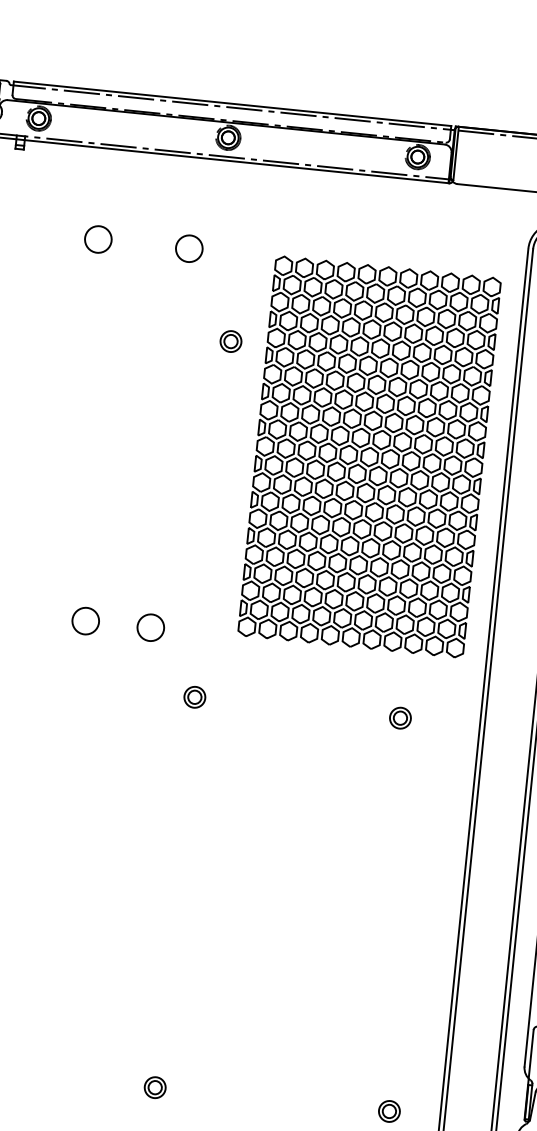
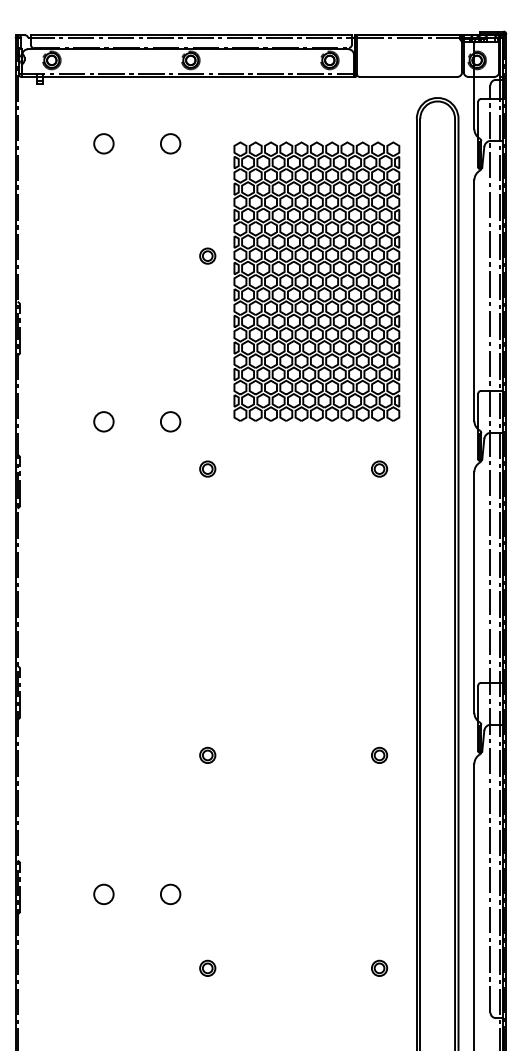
part: (230, 340) -> (207, 255), moved
circle: (85, 620) -> (103, 421), moved
part: (400, 717) -> (379, 468), moved

